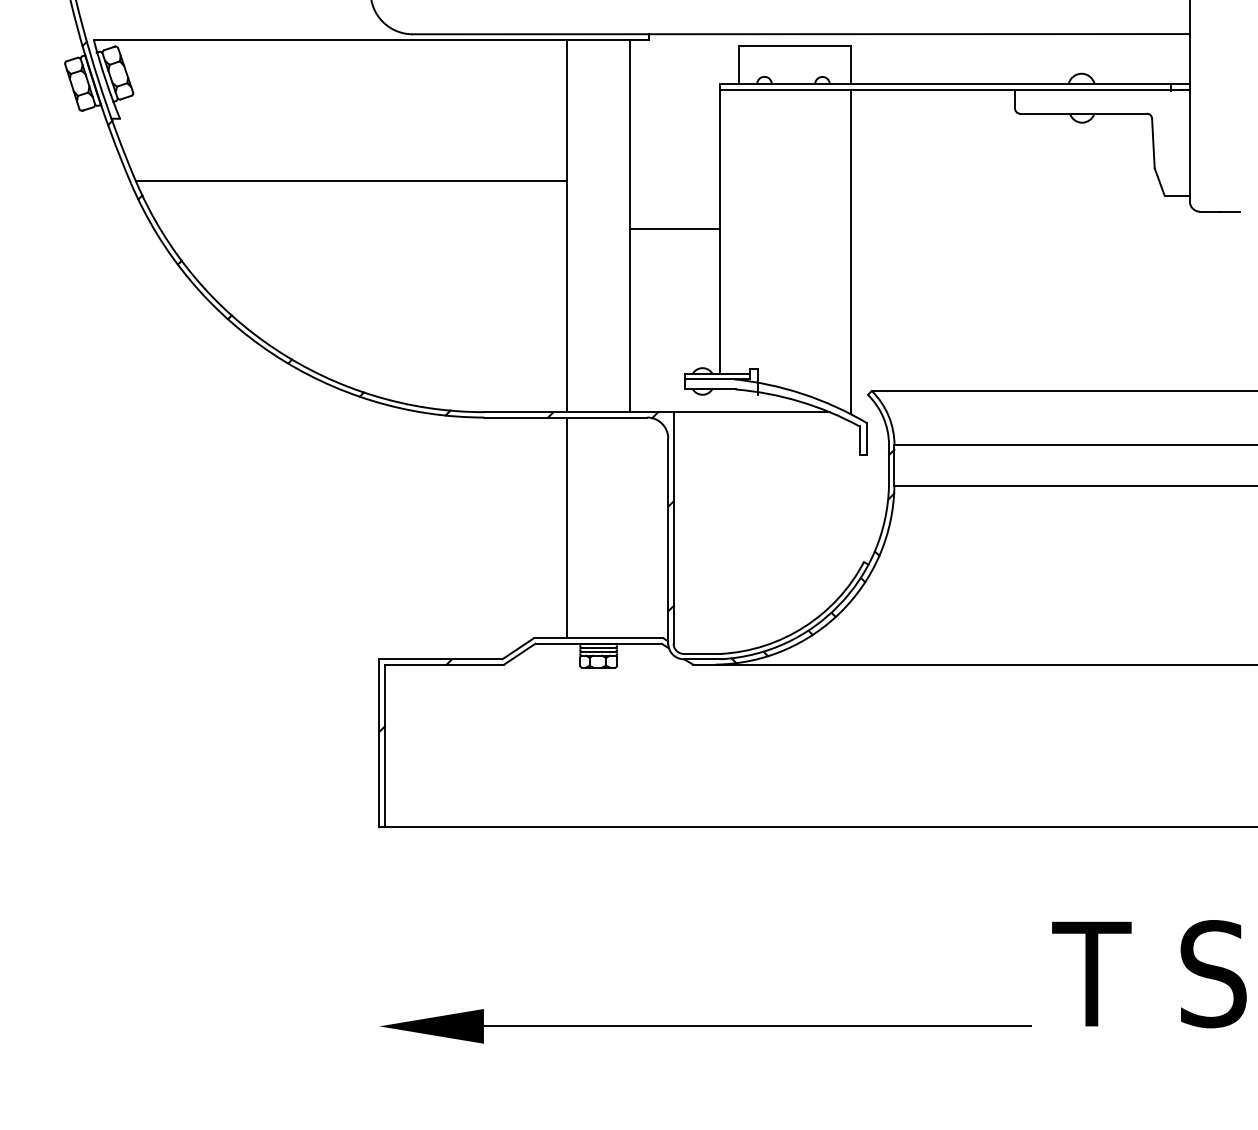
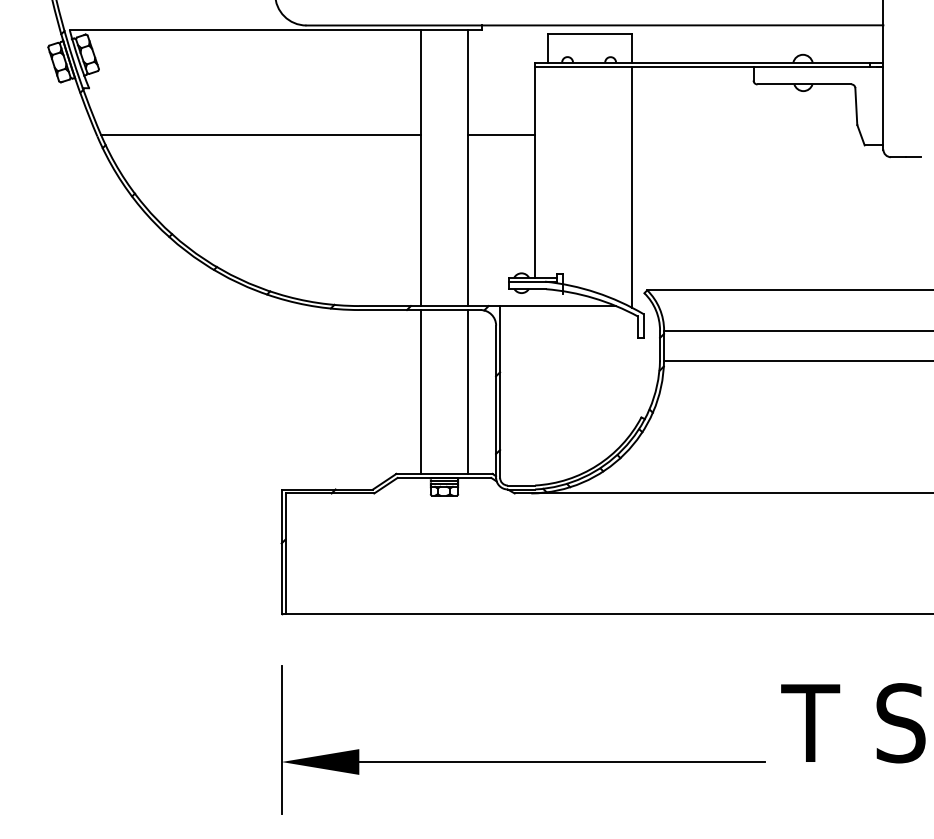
line: (675, 229) -> (501, 134), moved
line: (630, 527) -> (468, 391), added
line: (379, 996) -> (281, 739), added

